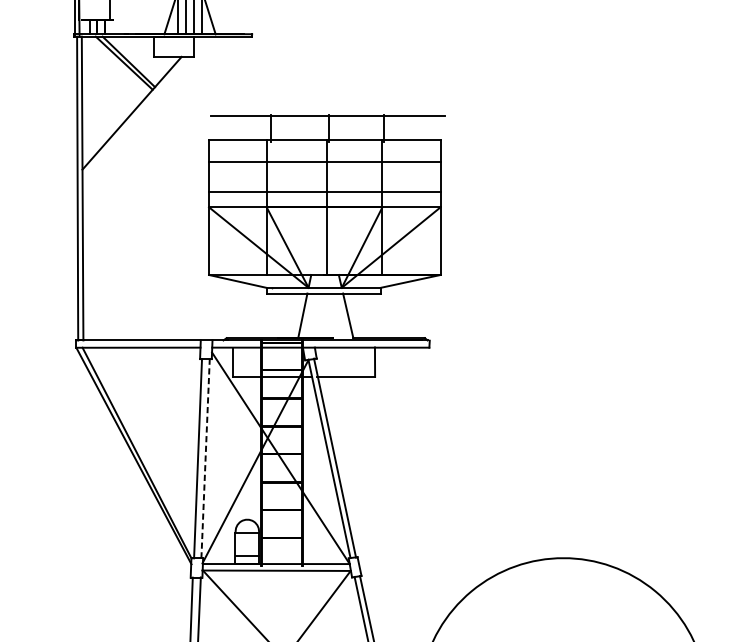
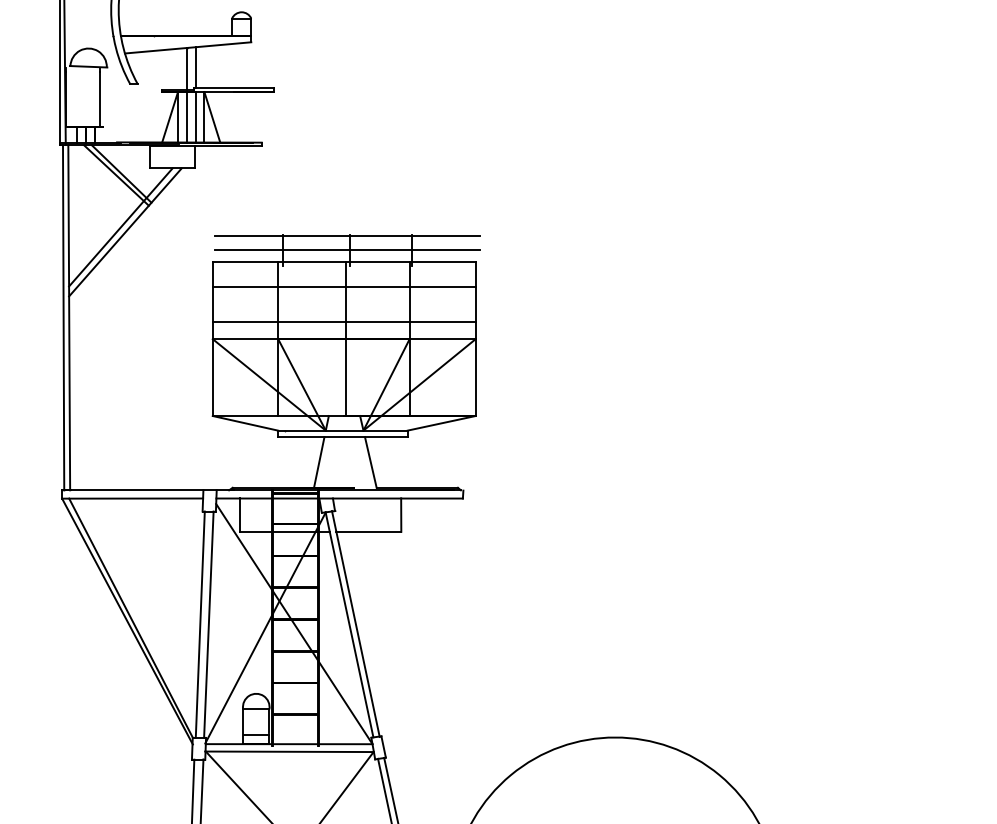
line: (127, 108) -> (120, 227), added
line: (327, 128) -> (347, 249), added
line: (205, 458) -> (208, 624), dashed -> solid

